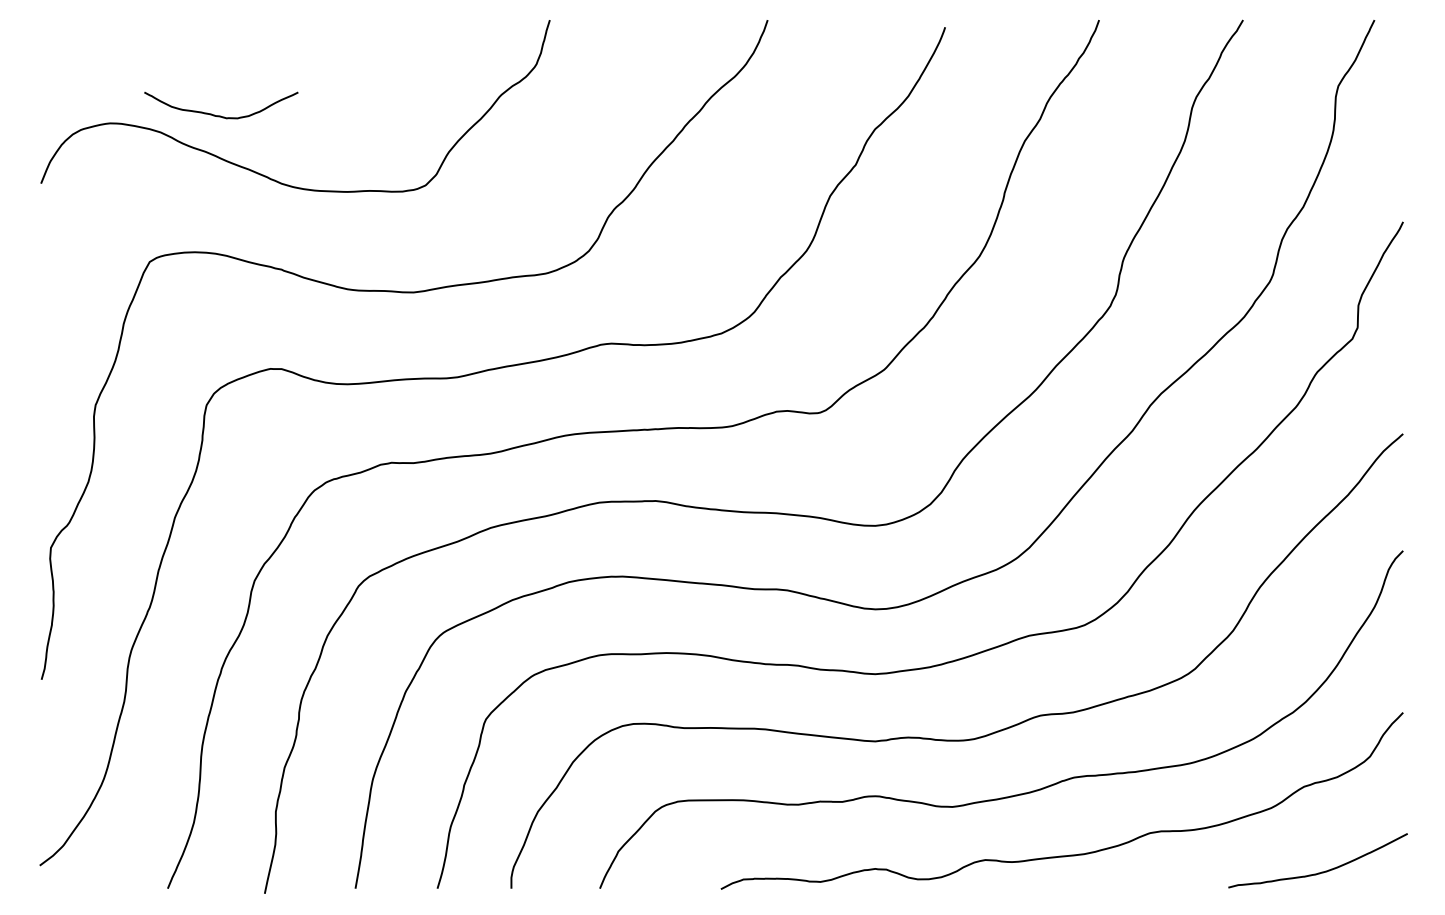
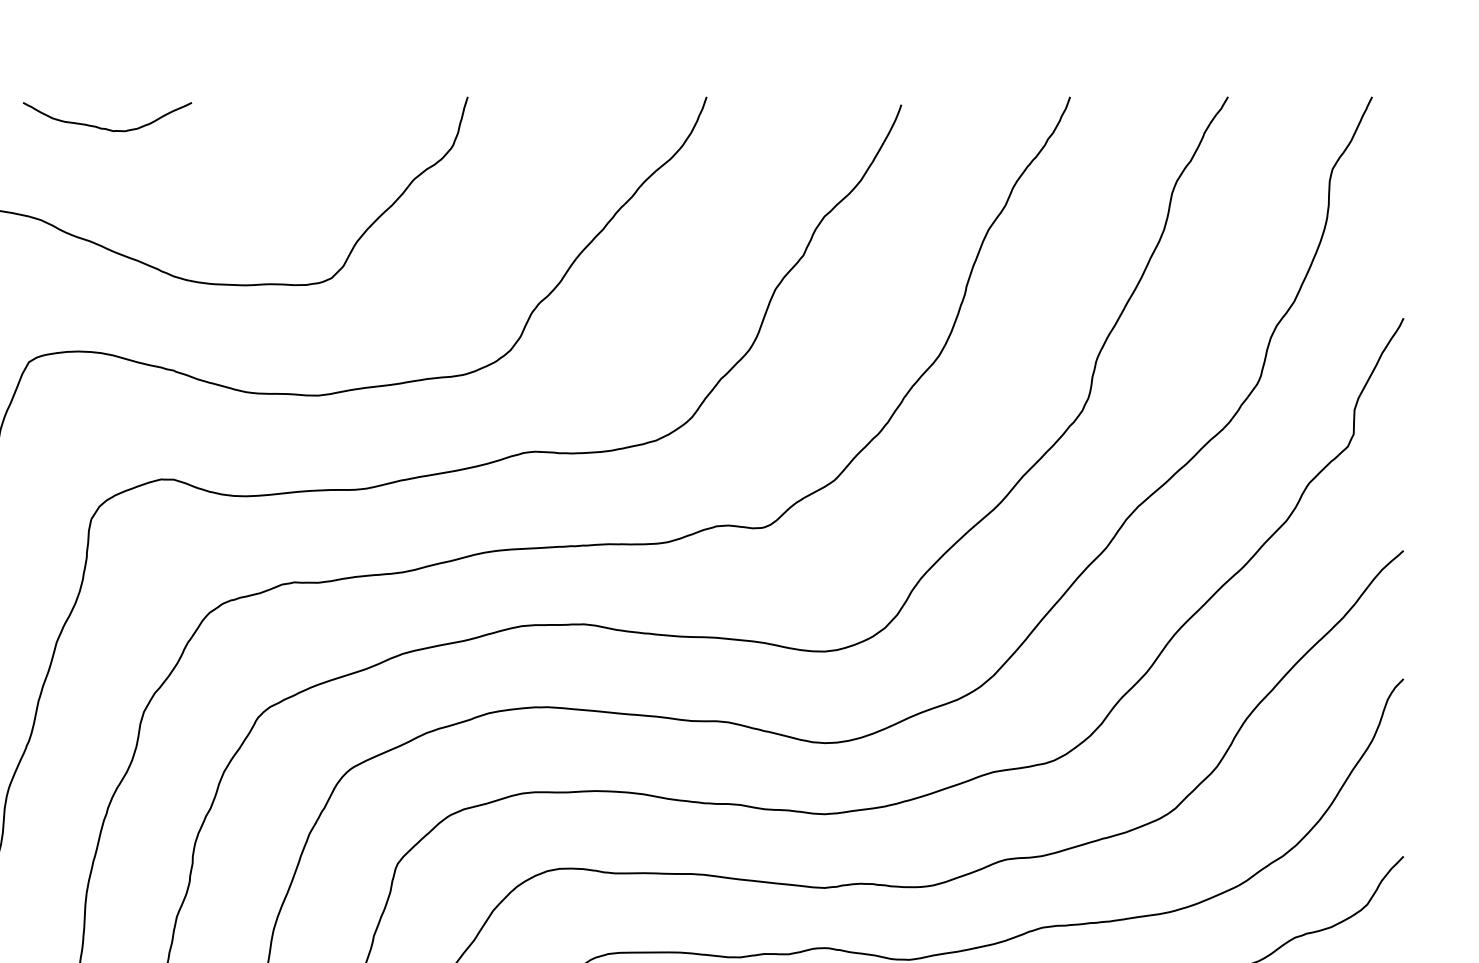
curve: (220, 115) -> (106, 128), moved

